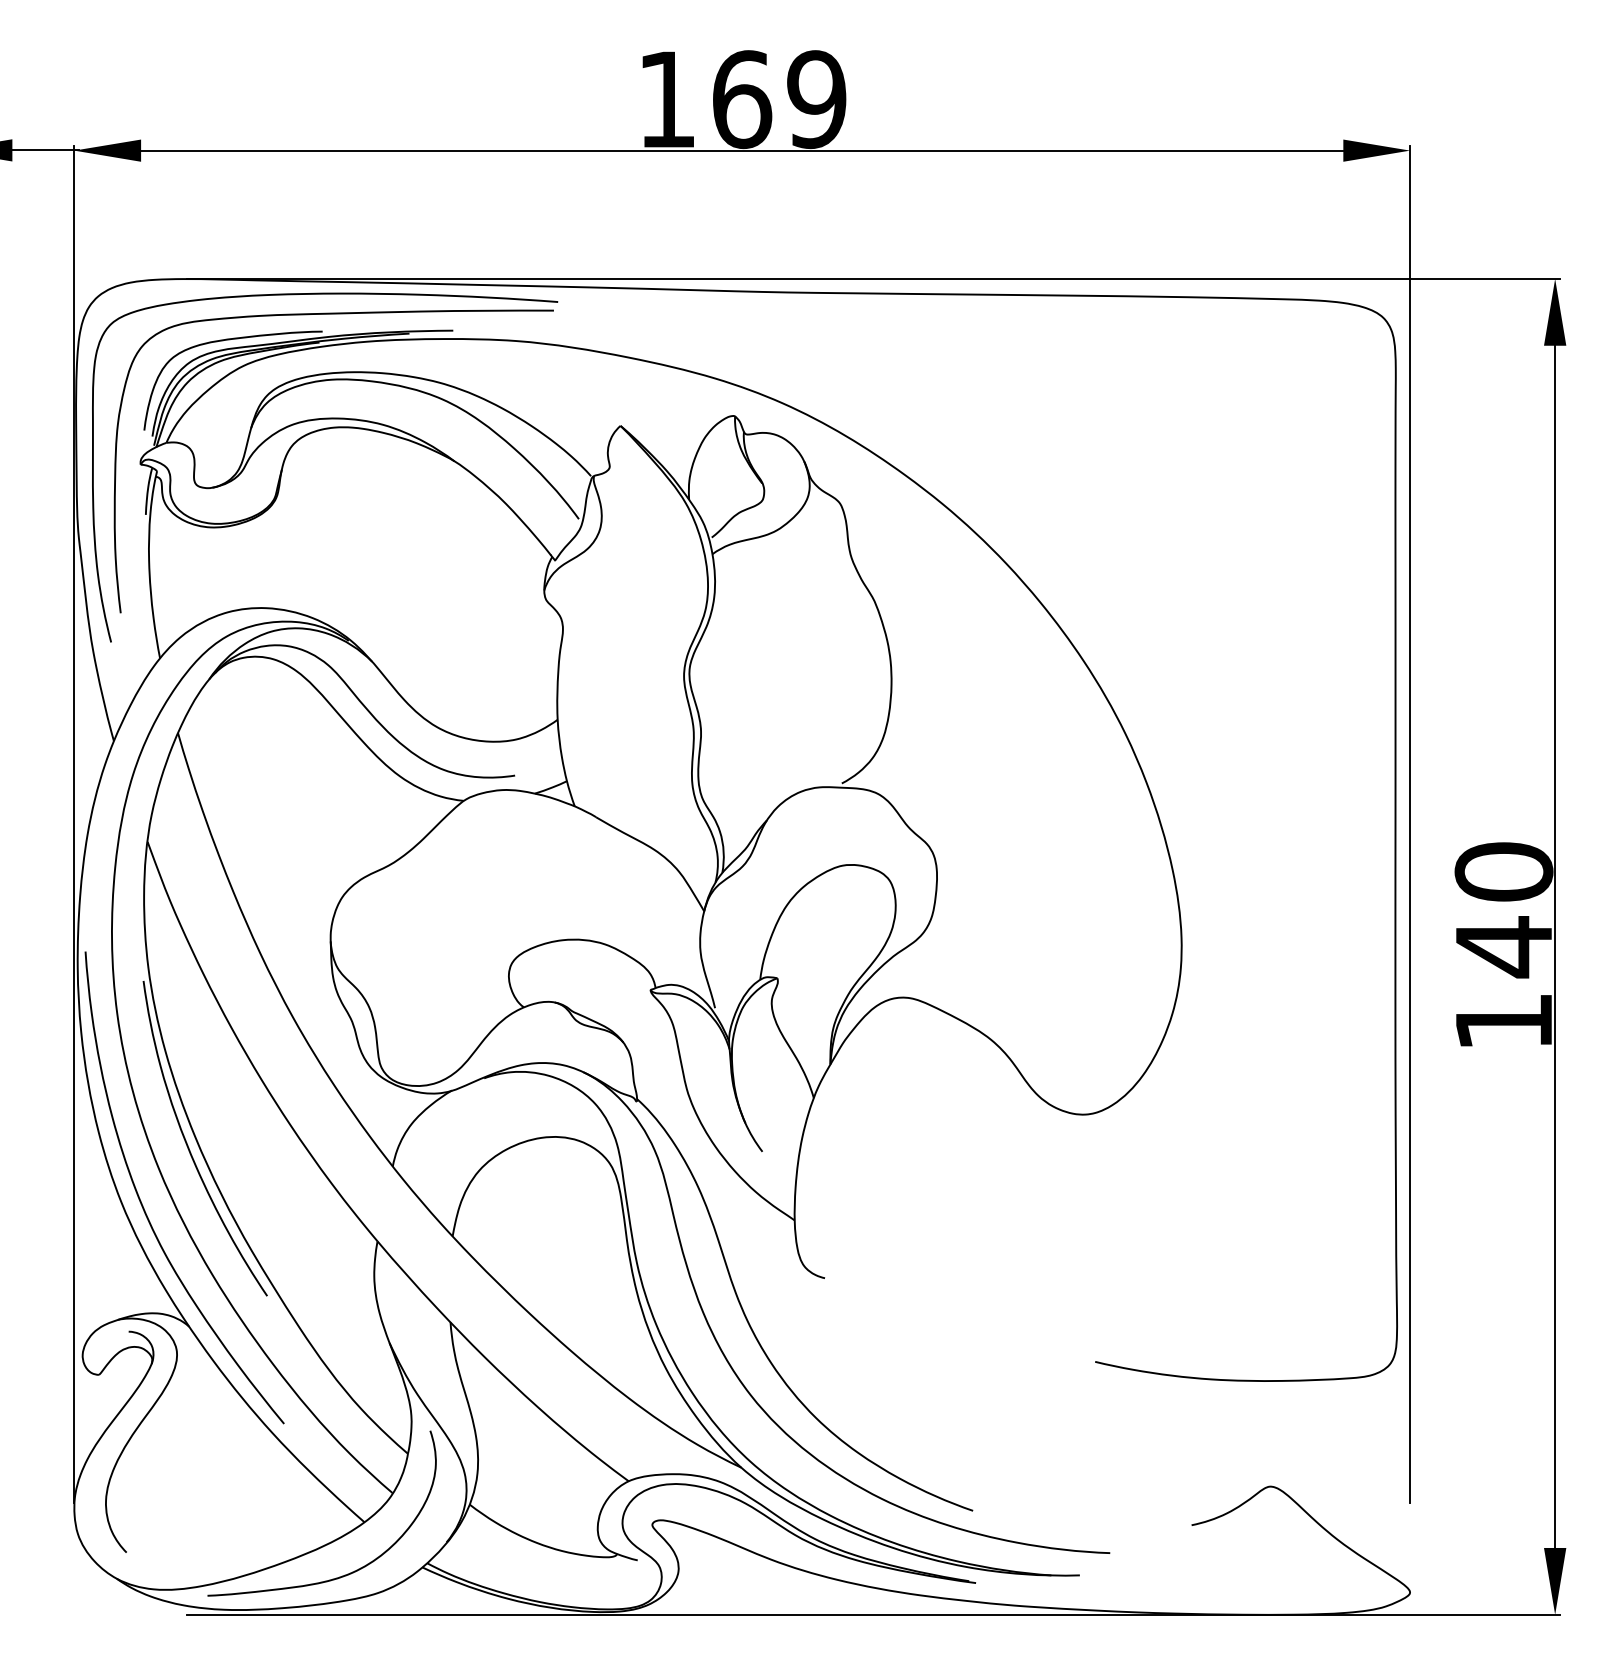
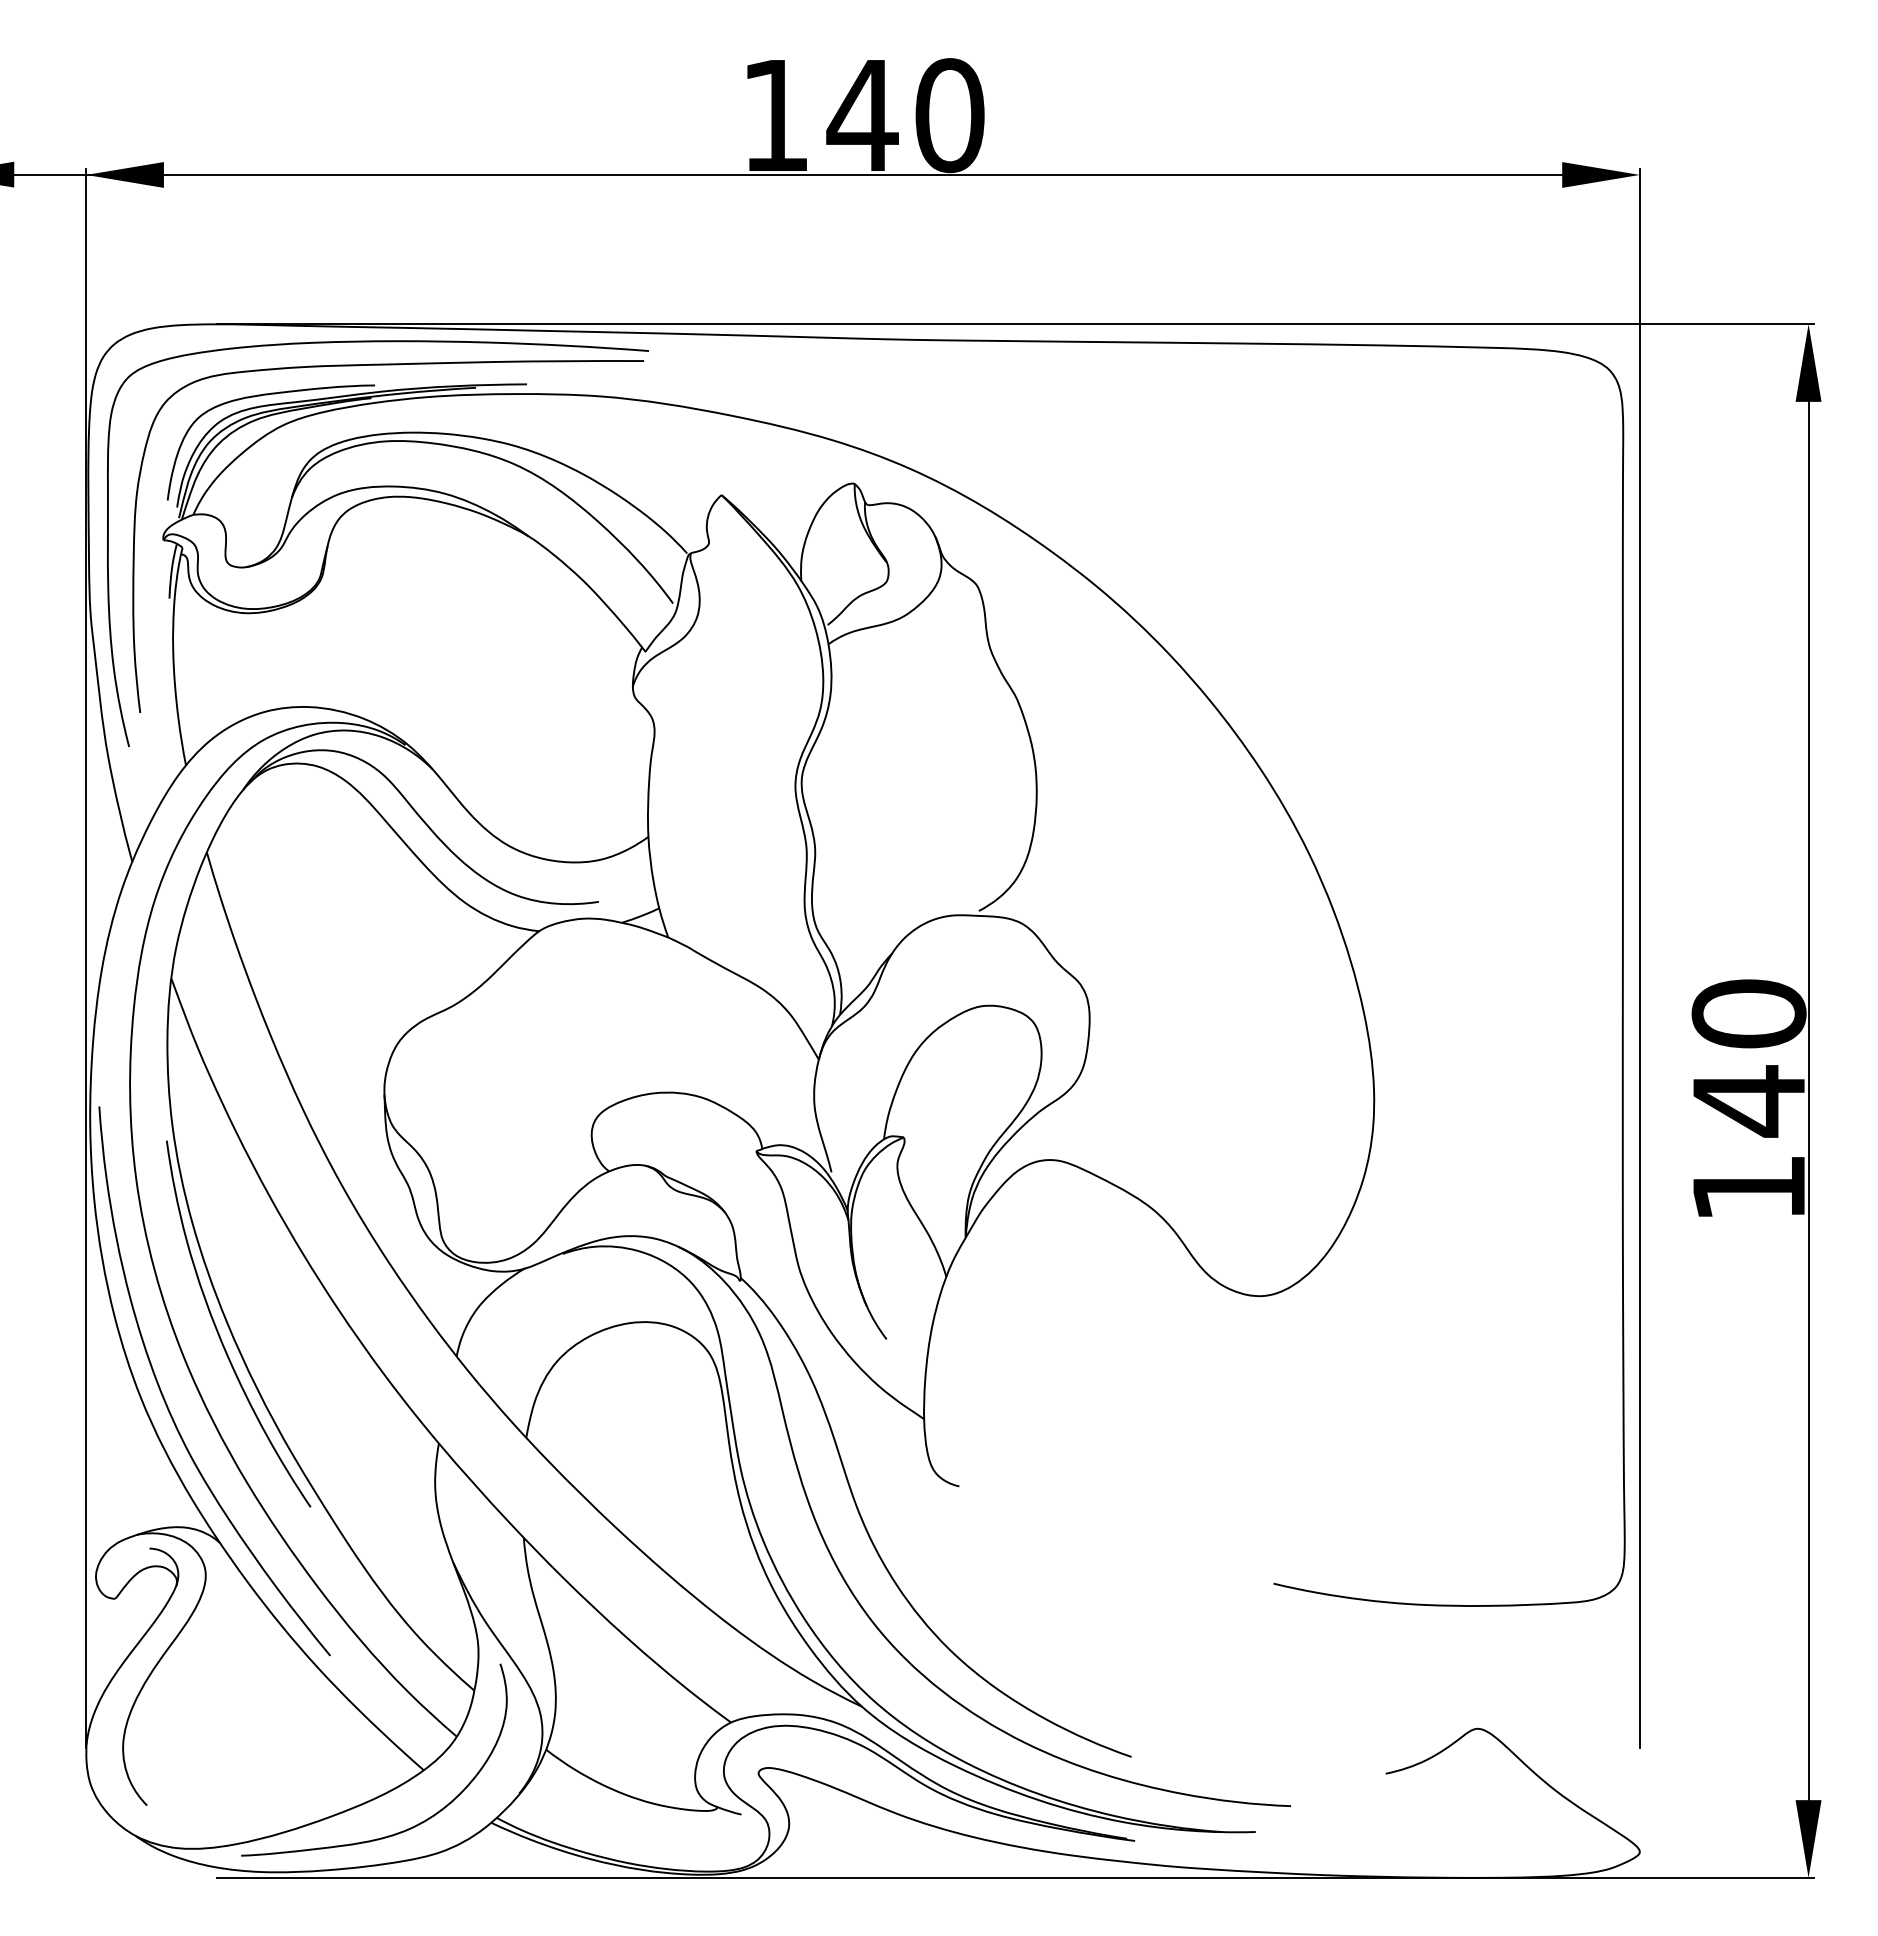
text: (778, 99) -> (905, 115), 169 -> 140

